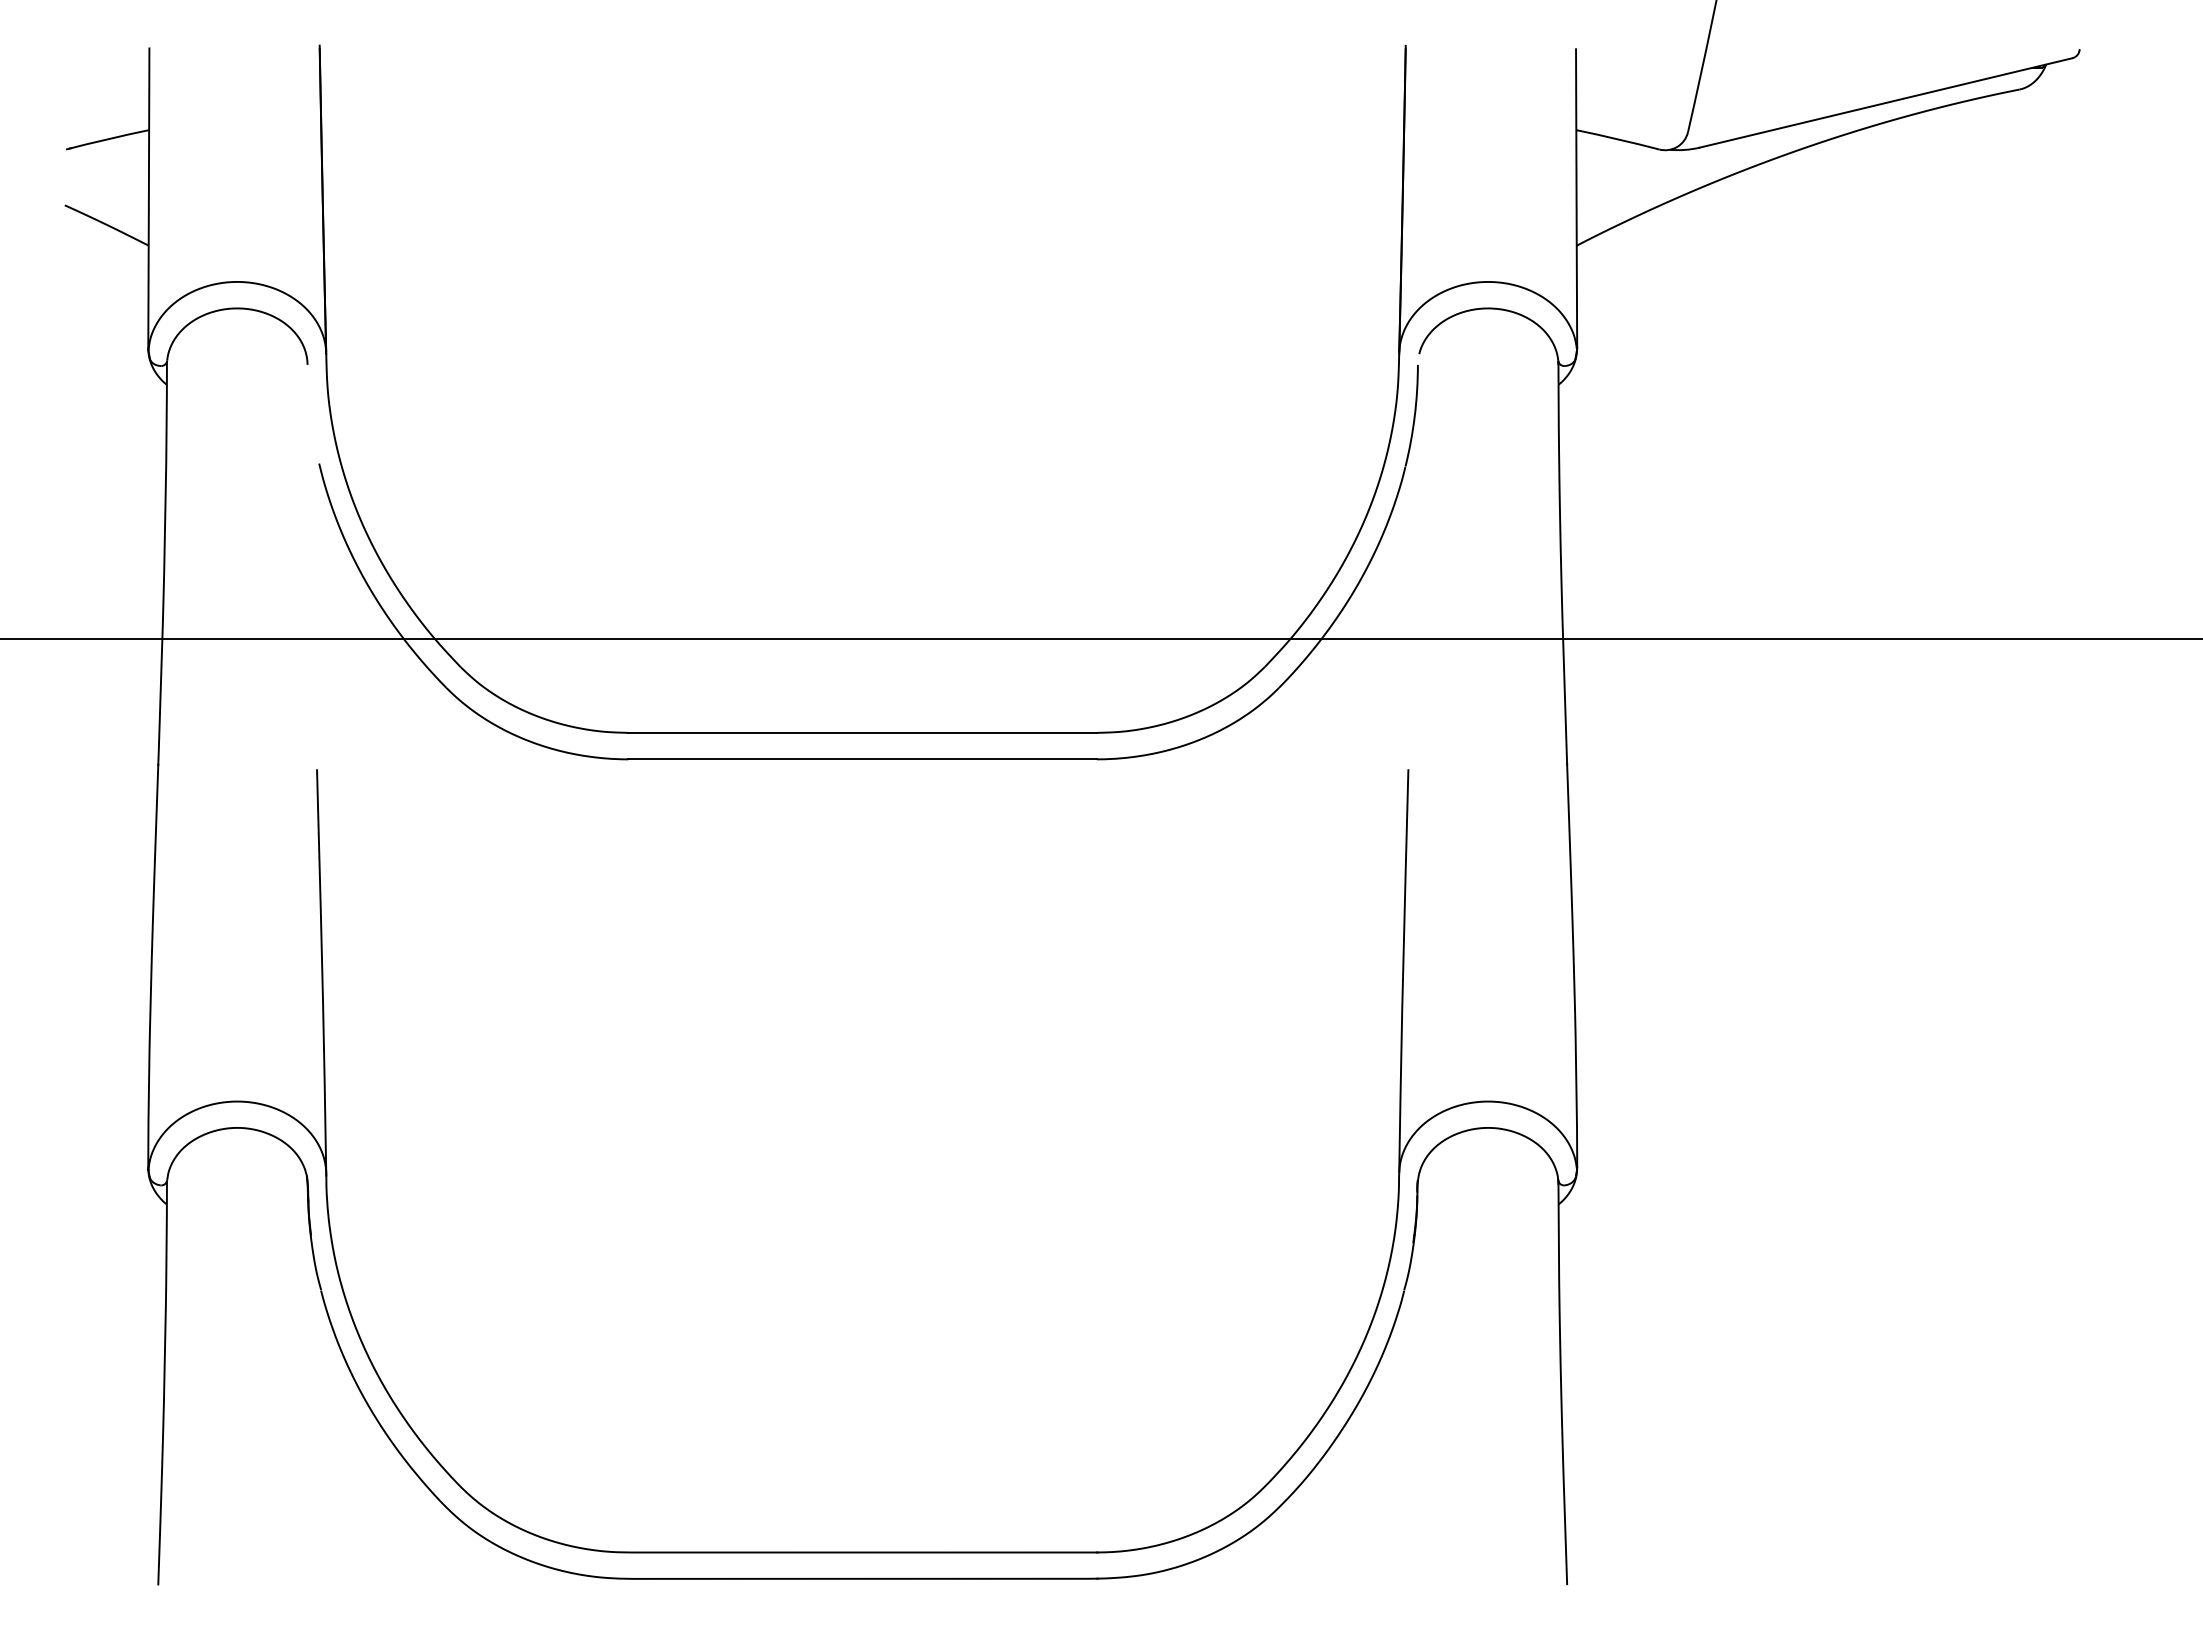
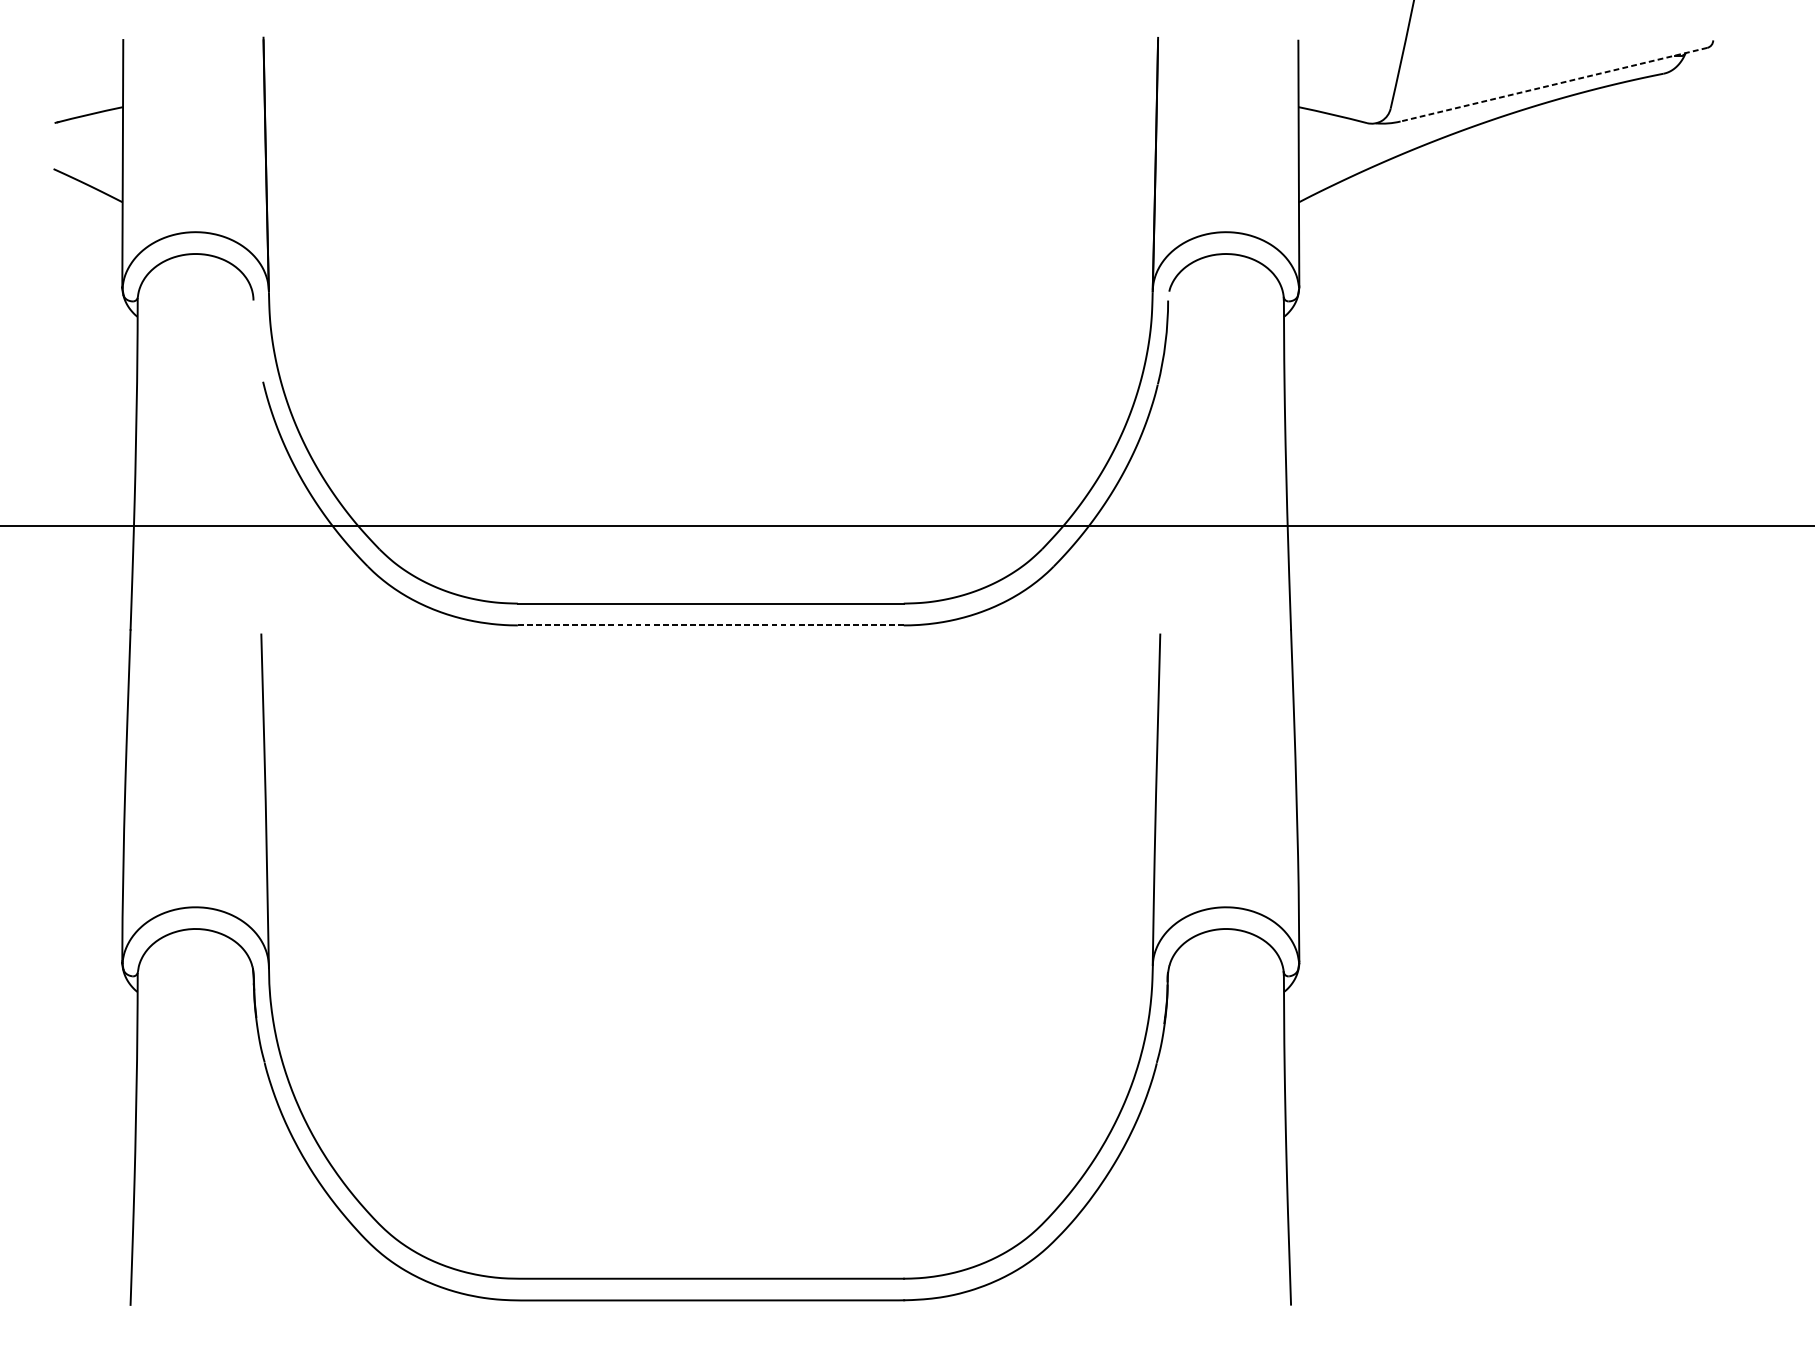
line: (1885, 103) -> (1553, 85), solid -> dashed
line: (863, 759) -> (711, 625), solid -> dashed

